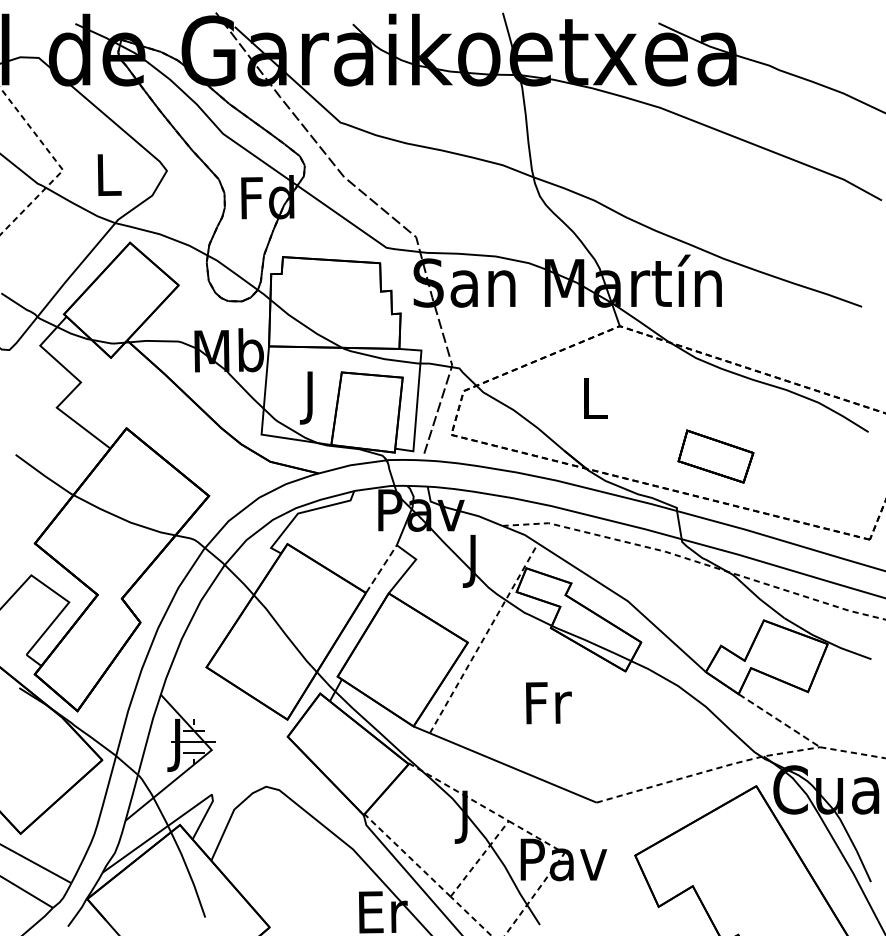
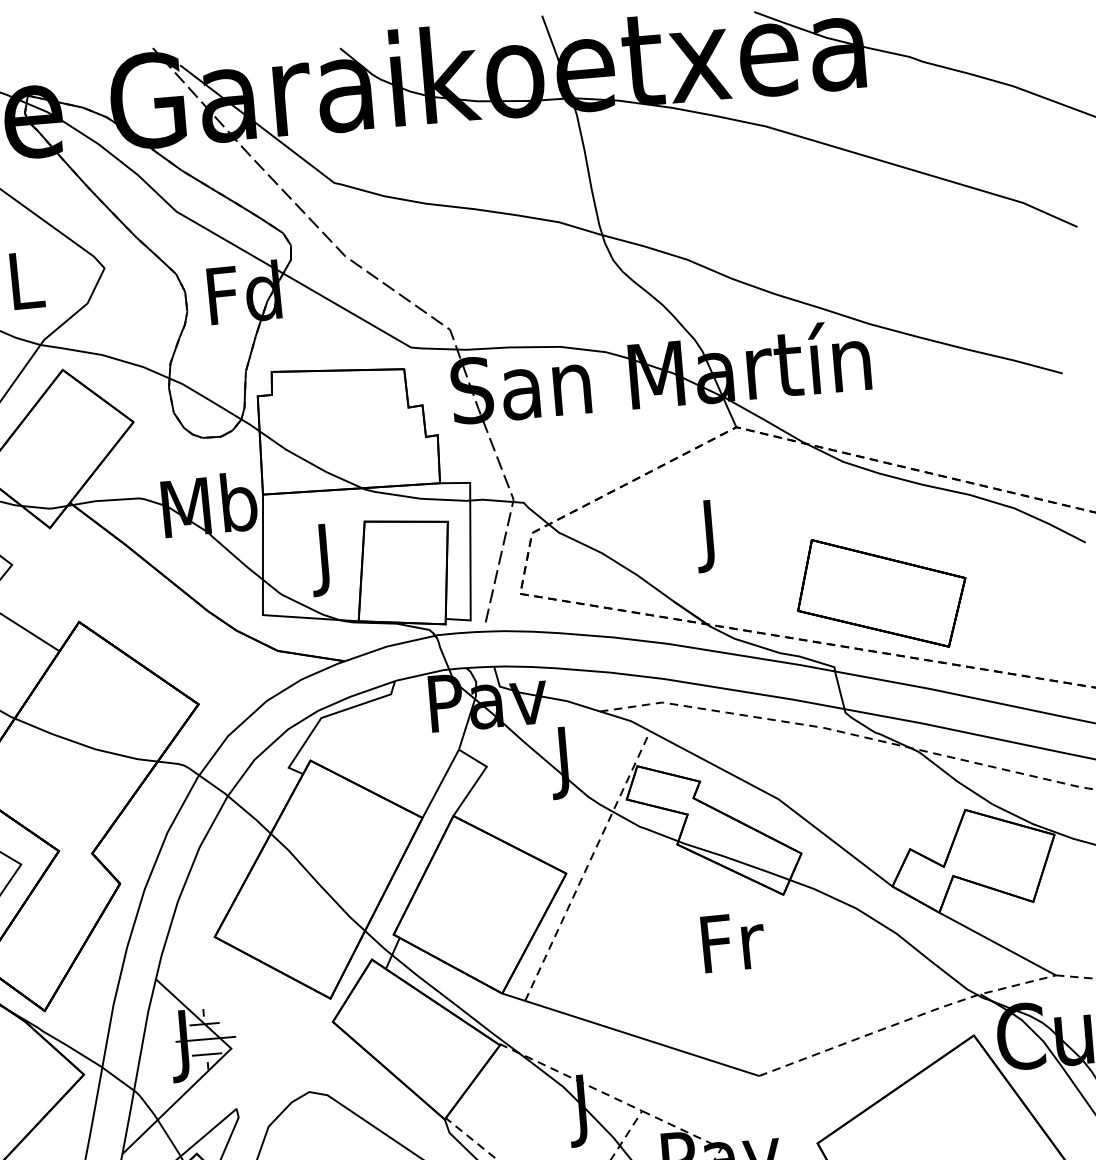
text: (595, 403) -> (712, 534), L -> J
part: (715, 456) -> (880, 593), size x1.67
line: (381, 568) -> (440, 782), dashed -> solid
text: (548, 703) -> (732, 942), moved
line: (779, 720) -> (997, 943), dashed -> solid

